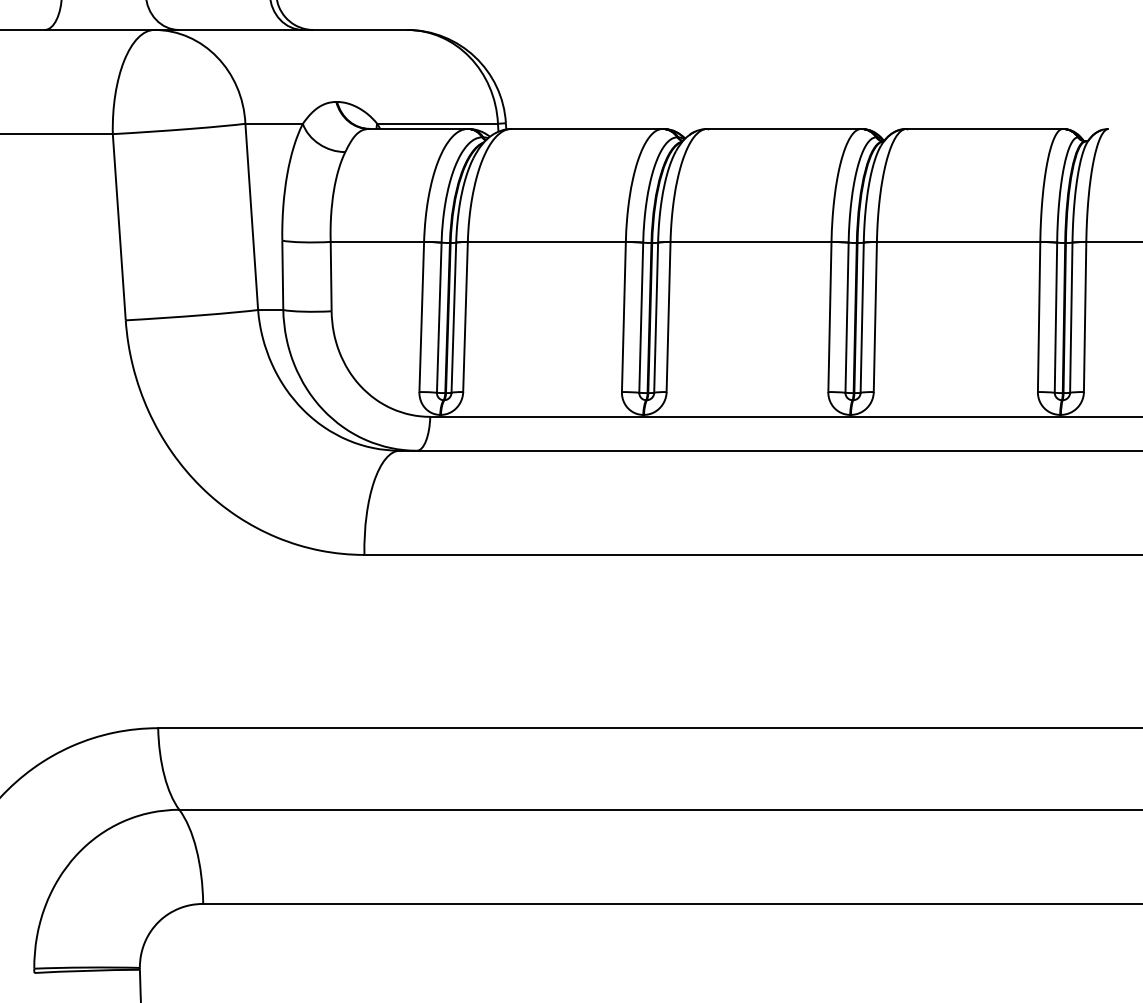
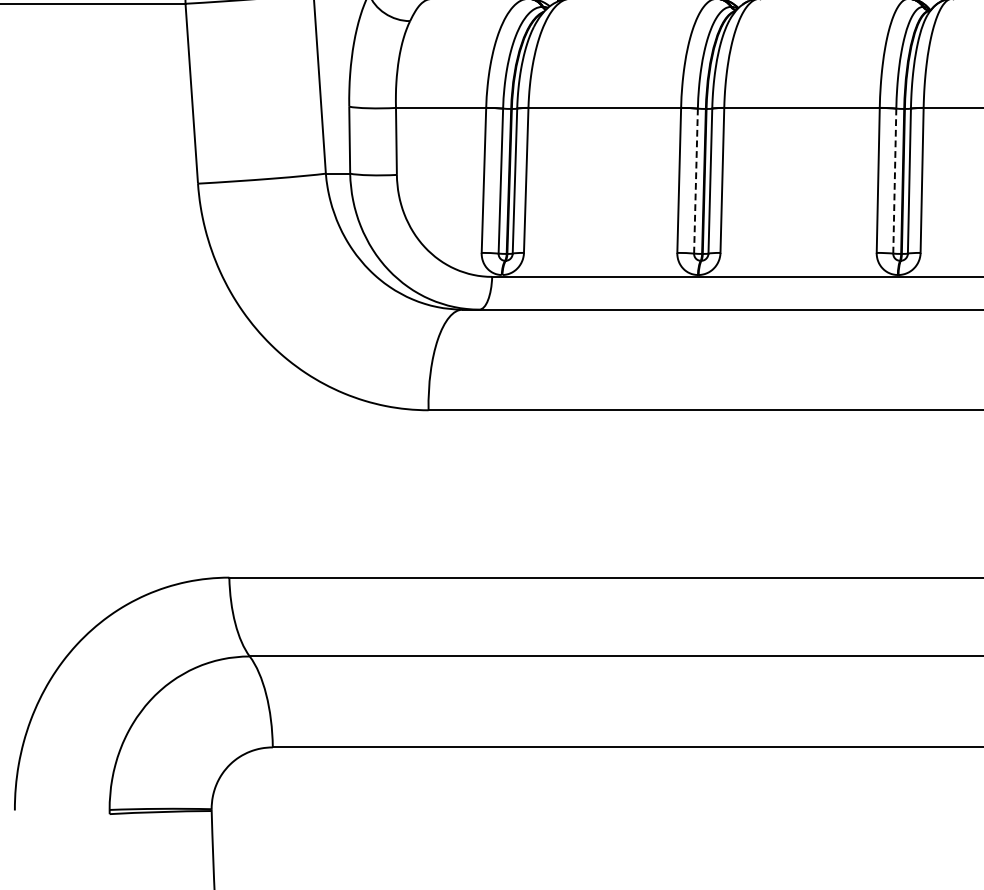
line: (641, 318) -> (696, 181), solid -> dashed
line: (847, 318) -> (895, 181), solid -> dashed

